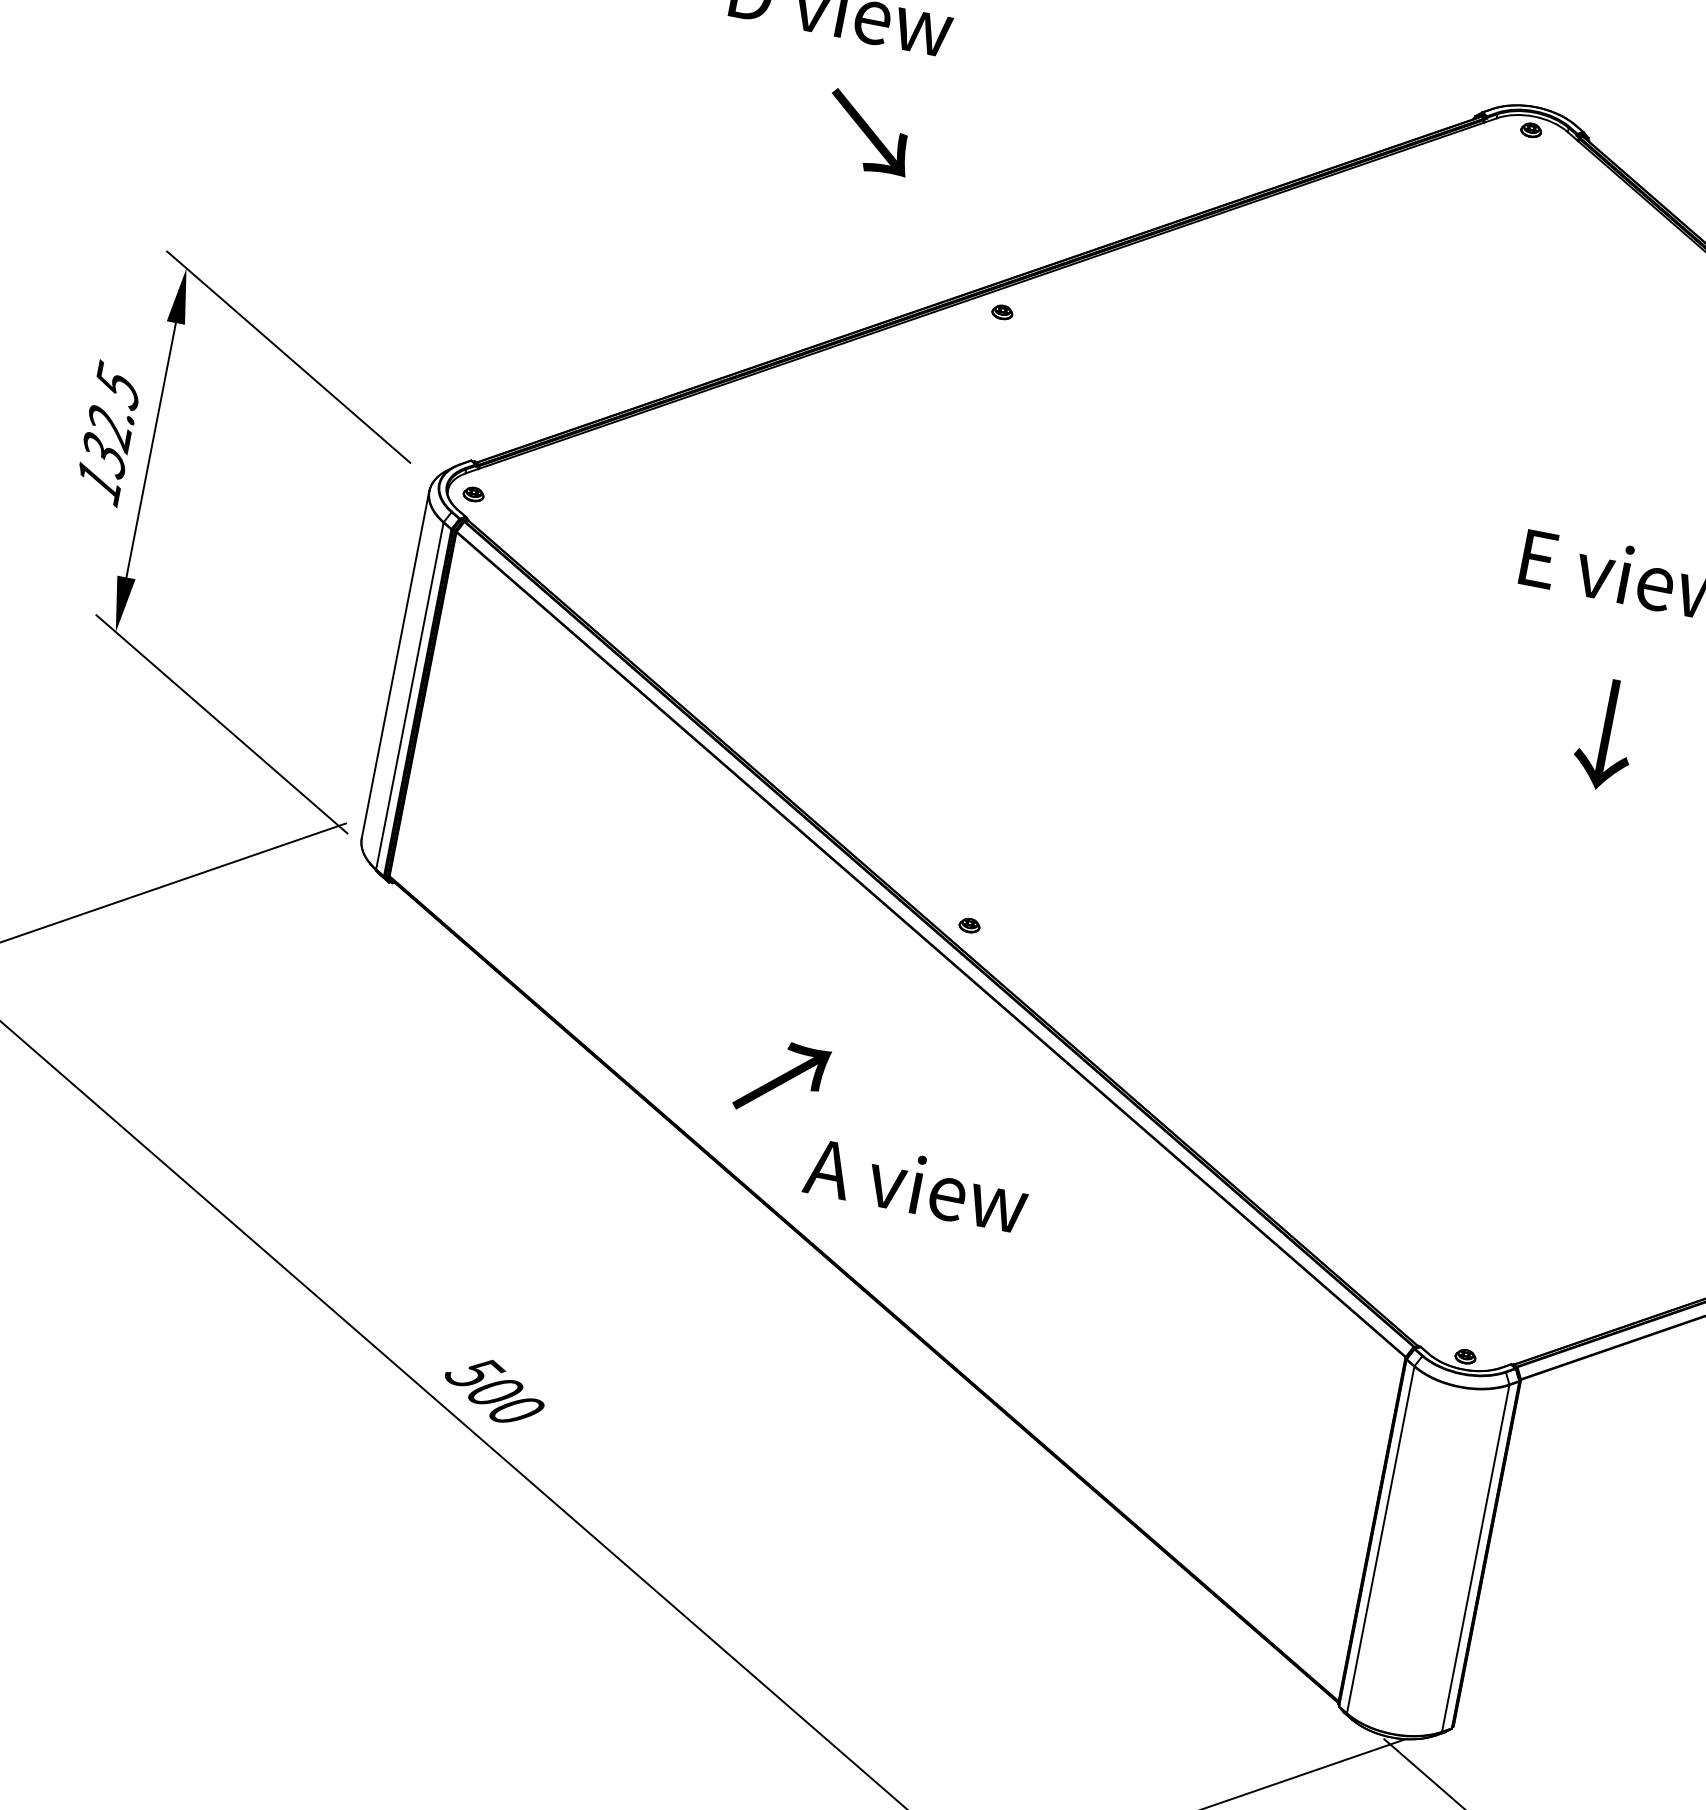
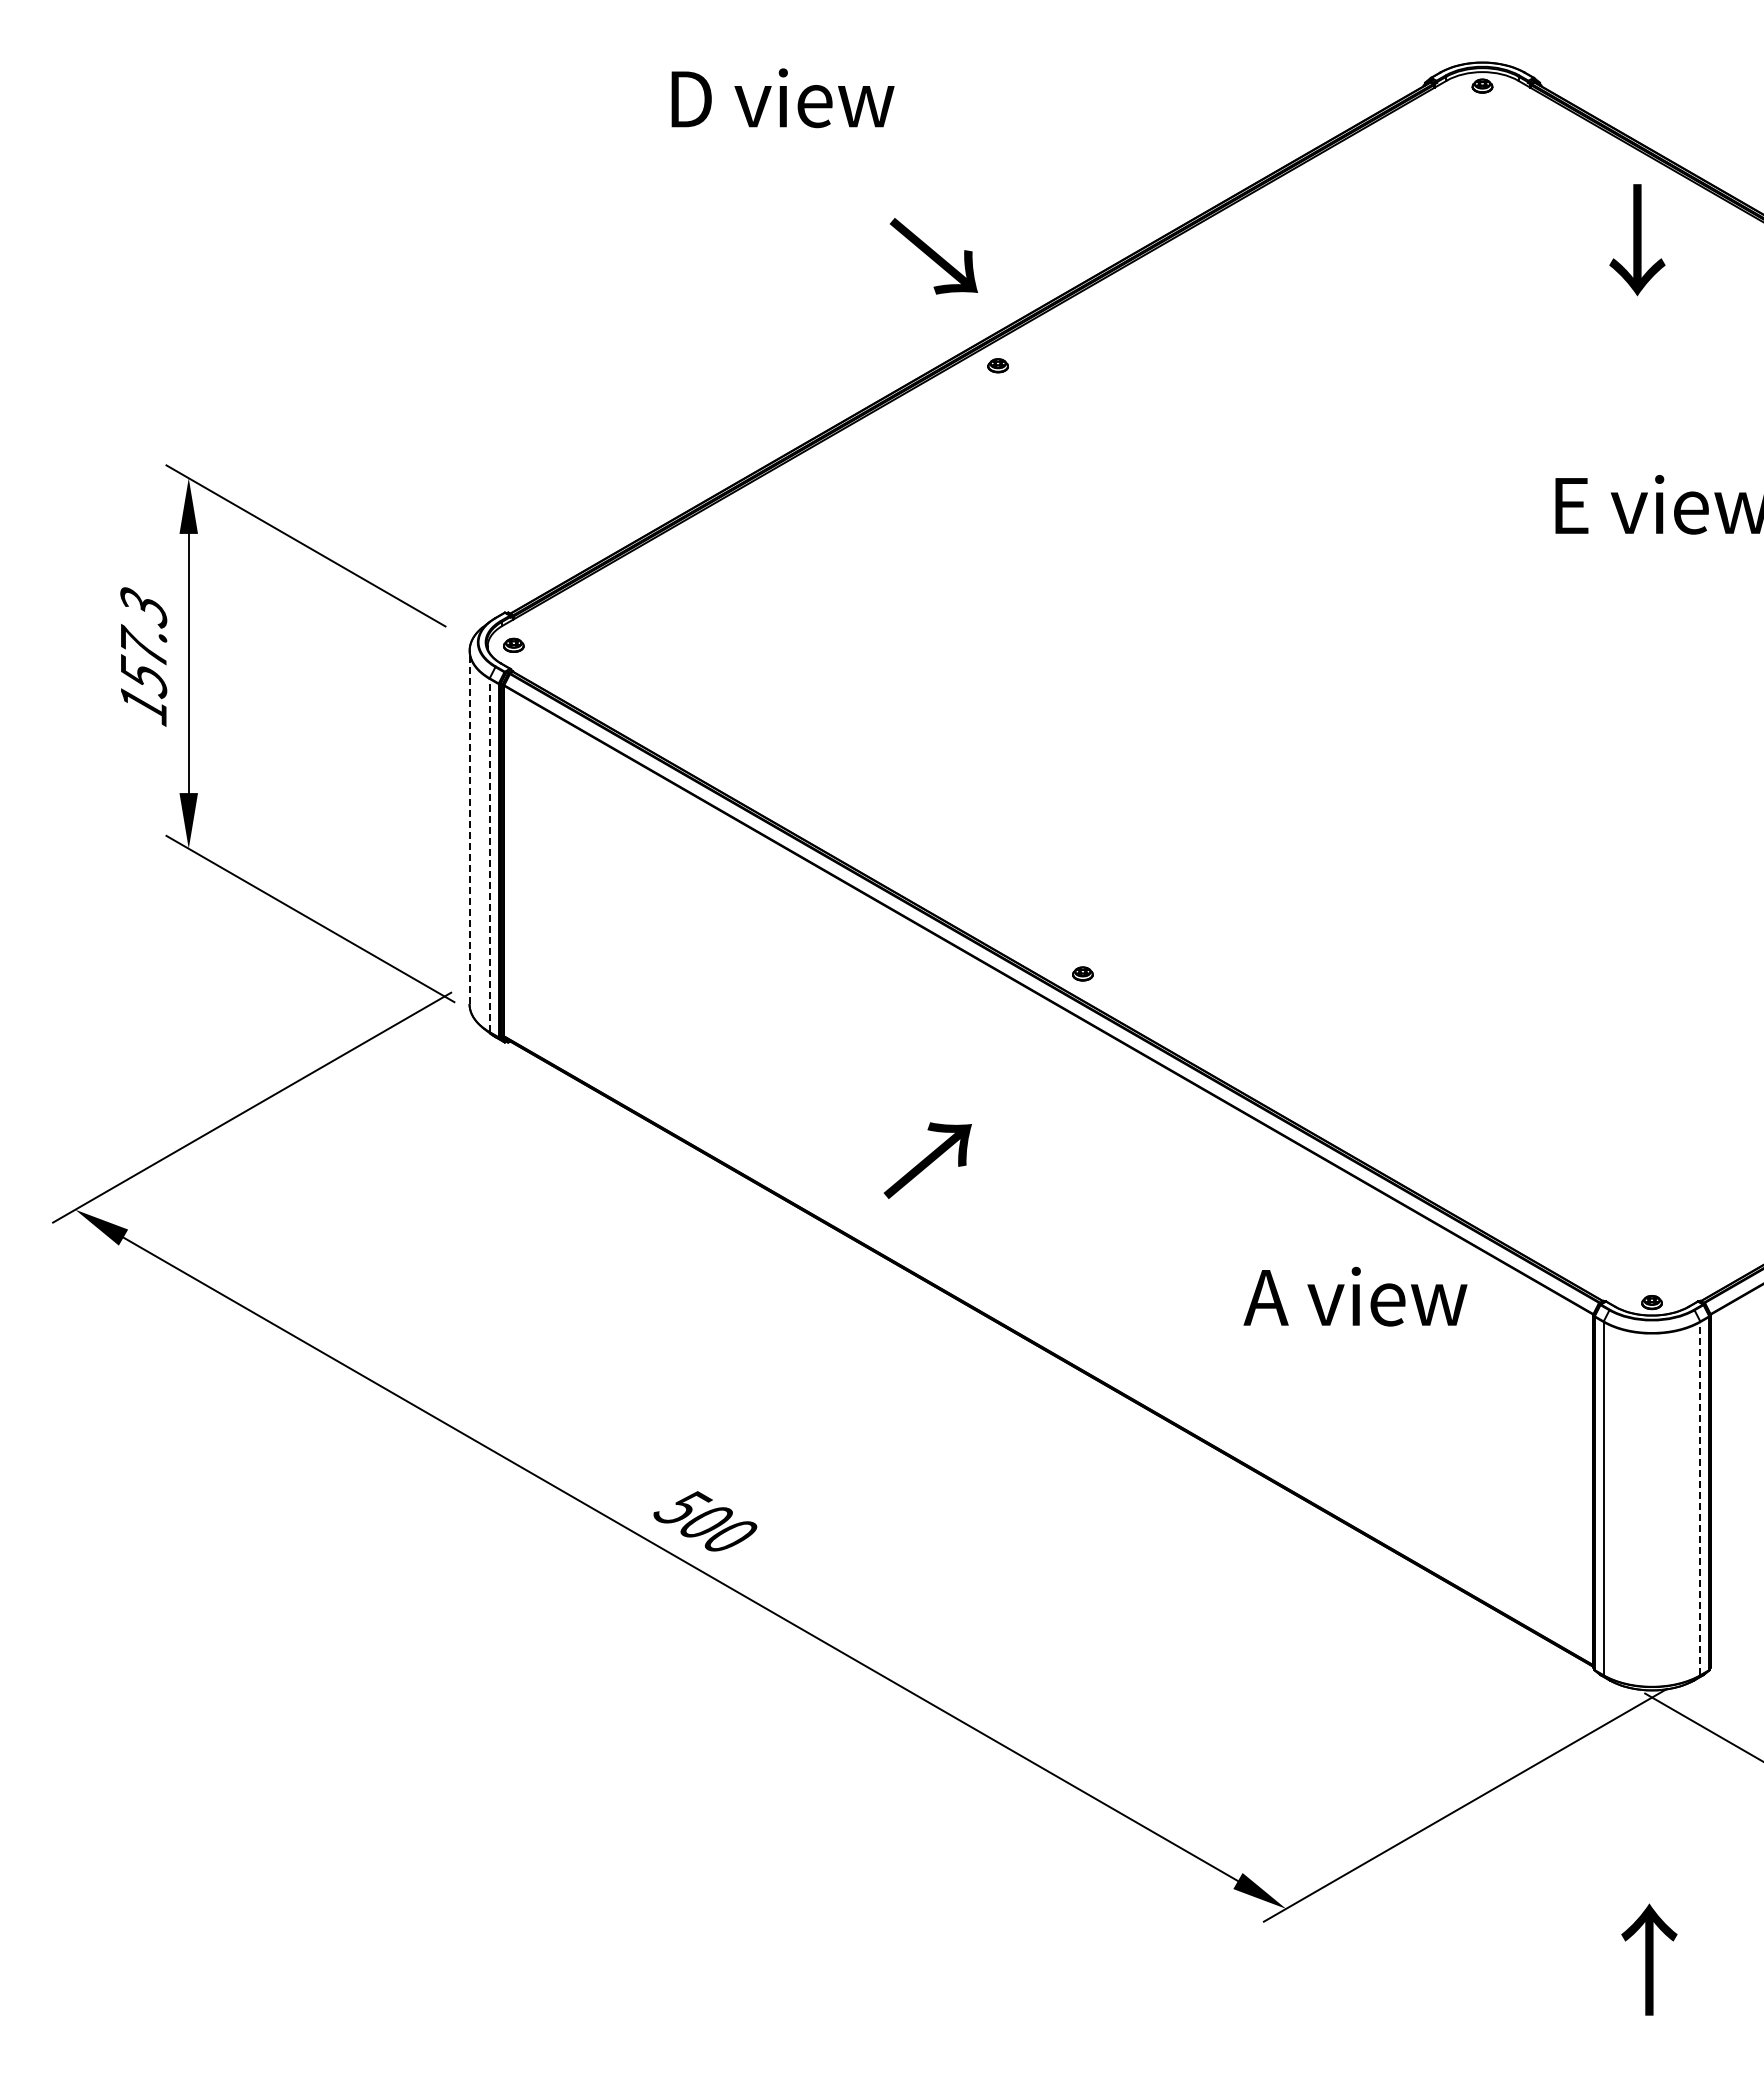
text: (868, 133) -> (933, 256), moved
text: (110, 419) -> (143, 641), 132.5 -> 157.3
line: (395, 664) -> (469, 827), solid -> dashed
line: (409, 696) -> (489, 855), solid -> dashed
text: (1606, 735) -> (1637, 240), moved
text: (916, 1184) -> (1355, 1296), moved
line: (1475, 1558) -> (1700, 1498), solid -> dashed

